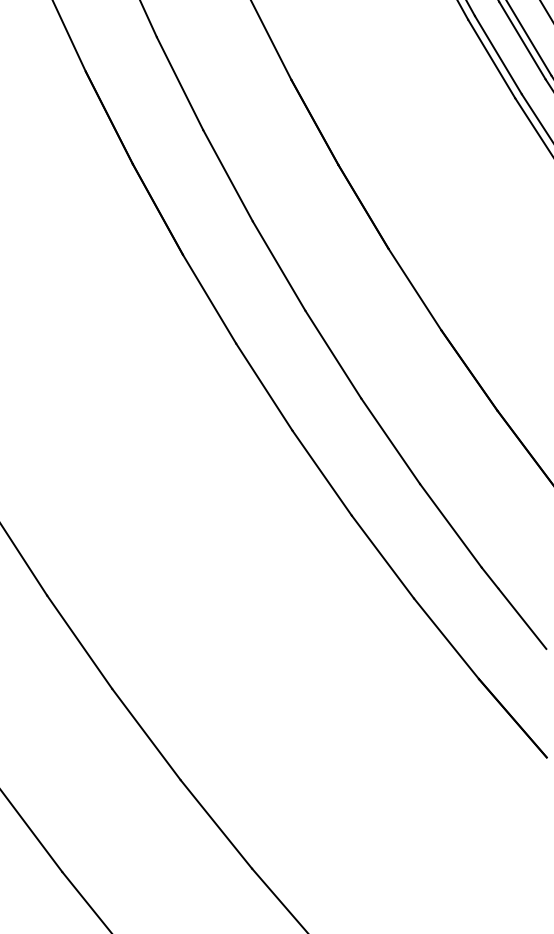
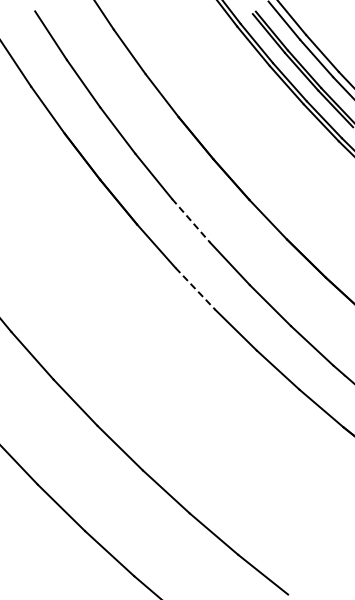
line: (279, 267) -> (191, 221), solid -> dashed
line: (264, 386) -> (195, 288), solid -> dashed

